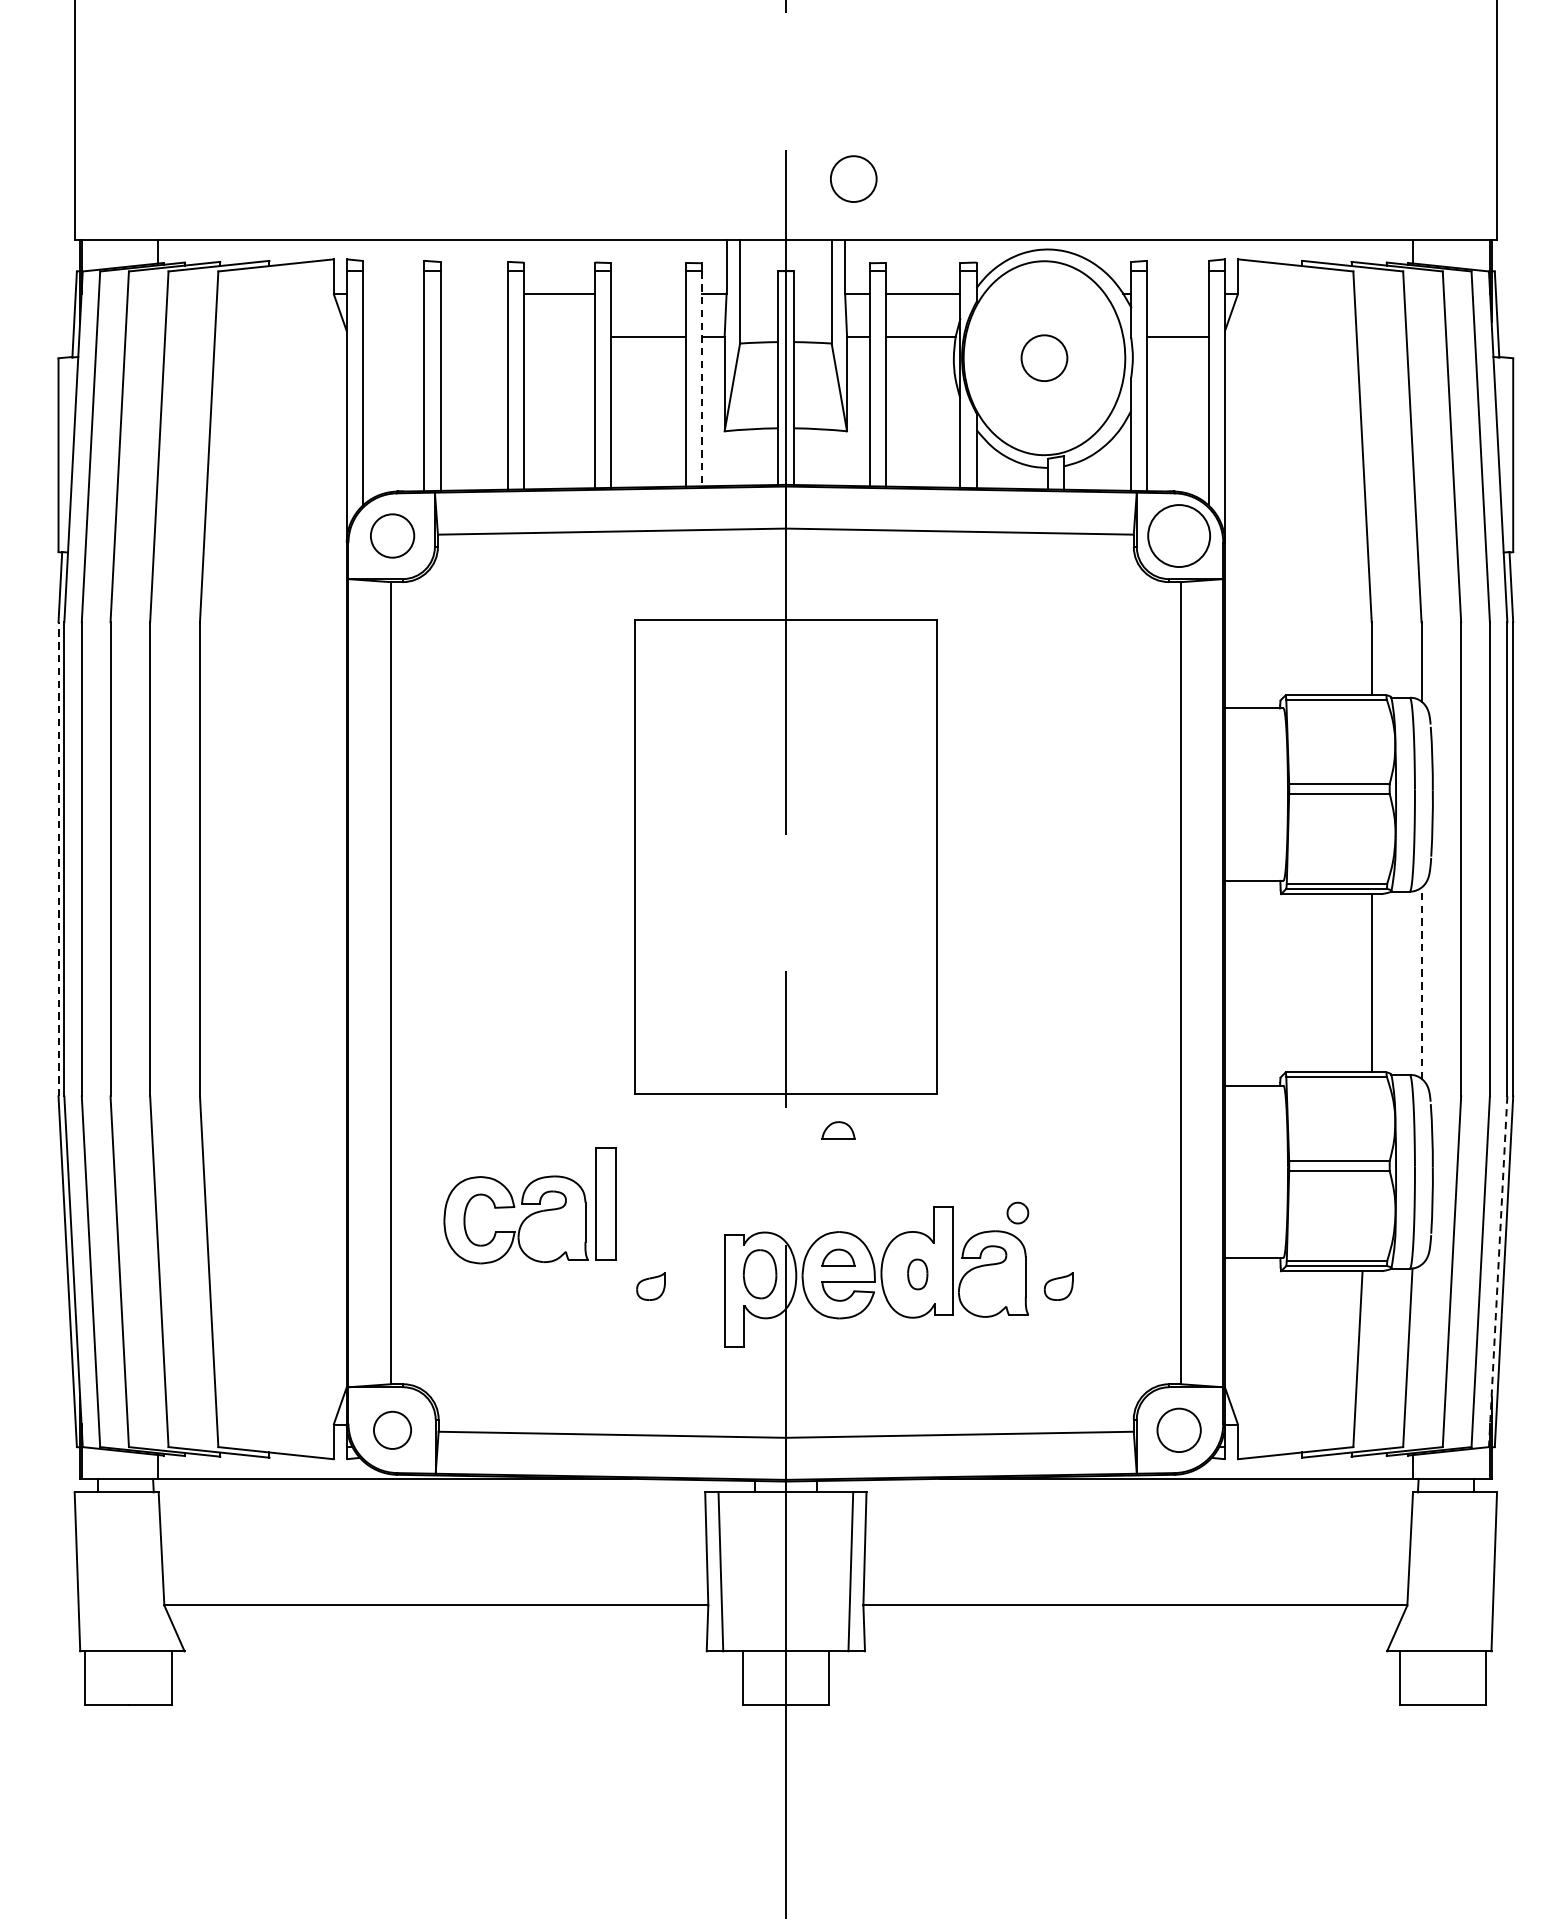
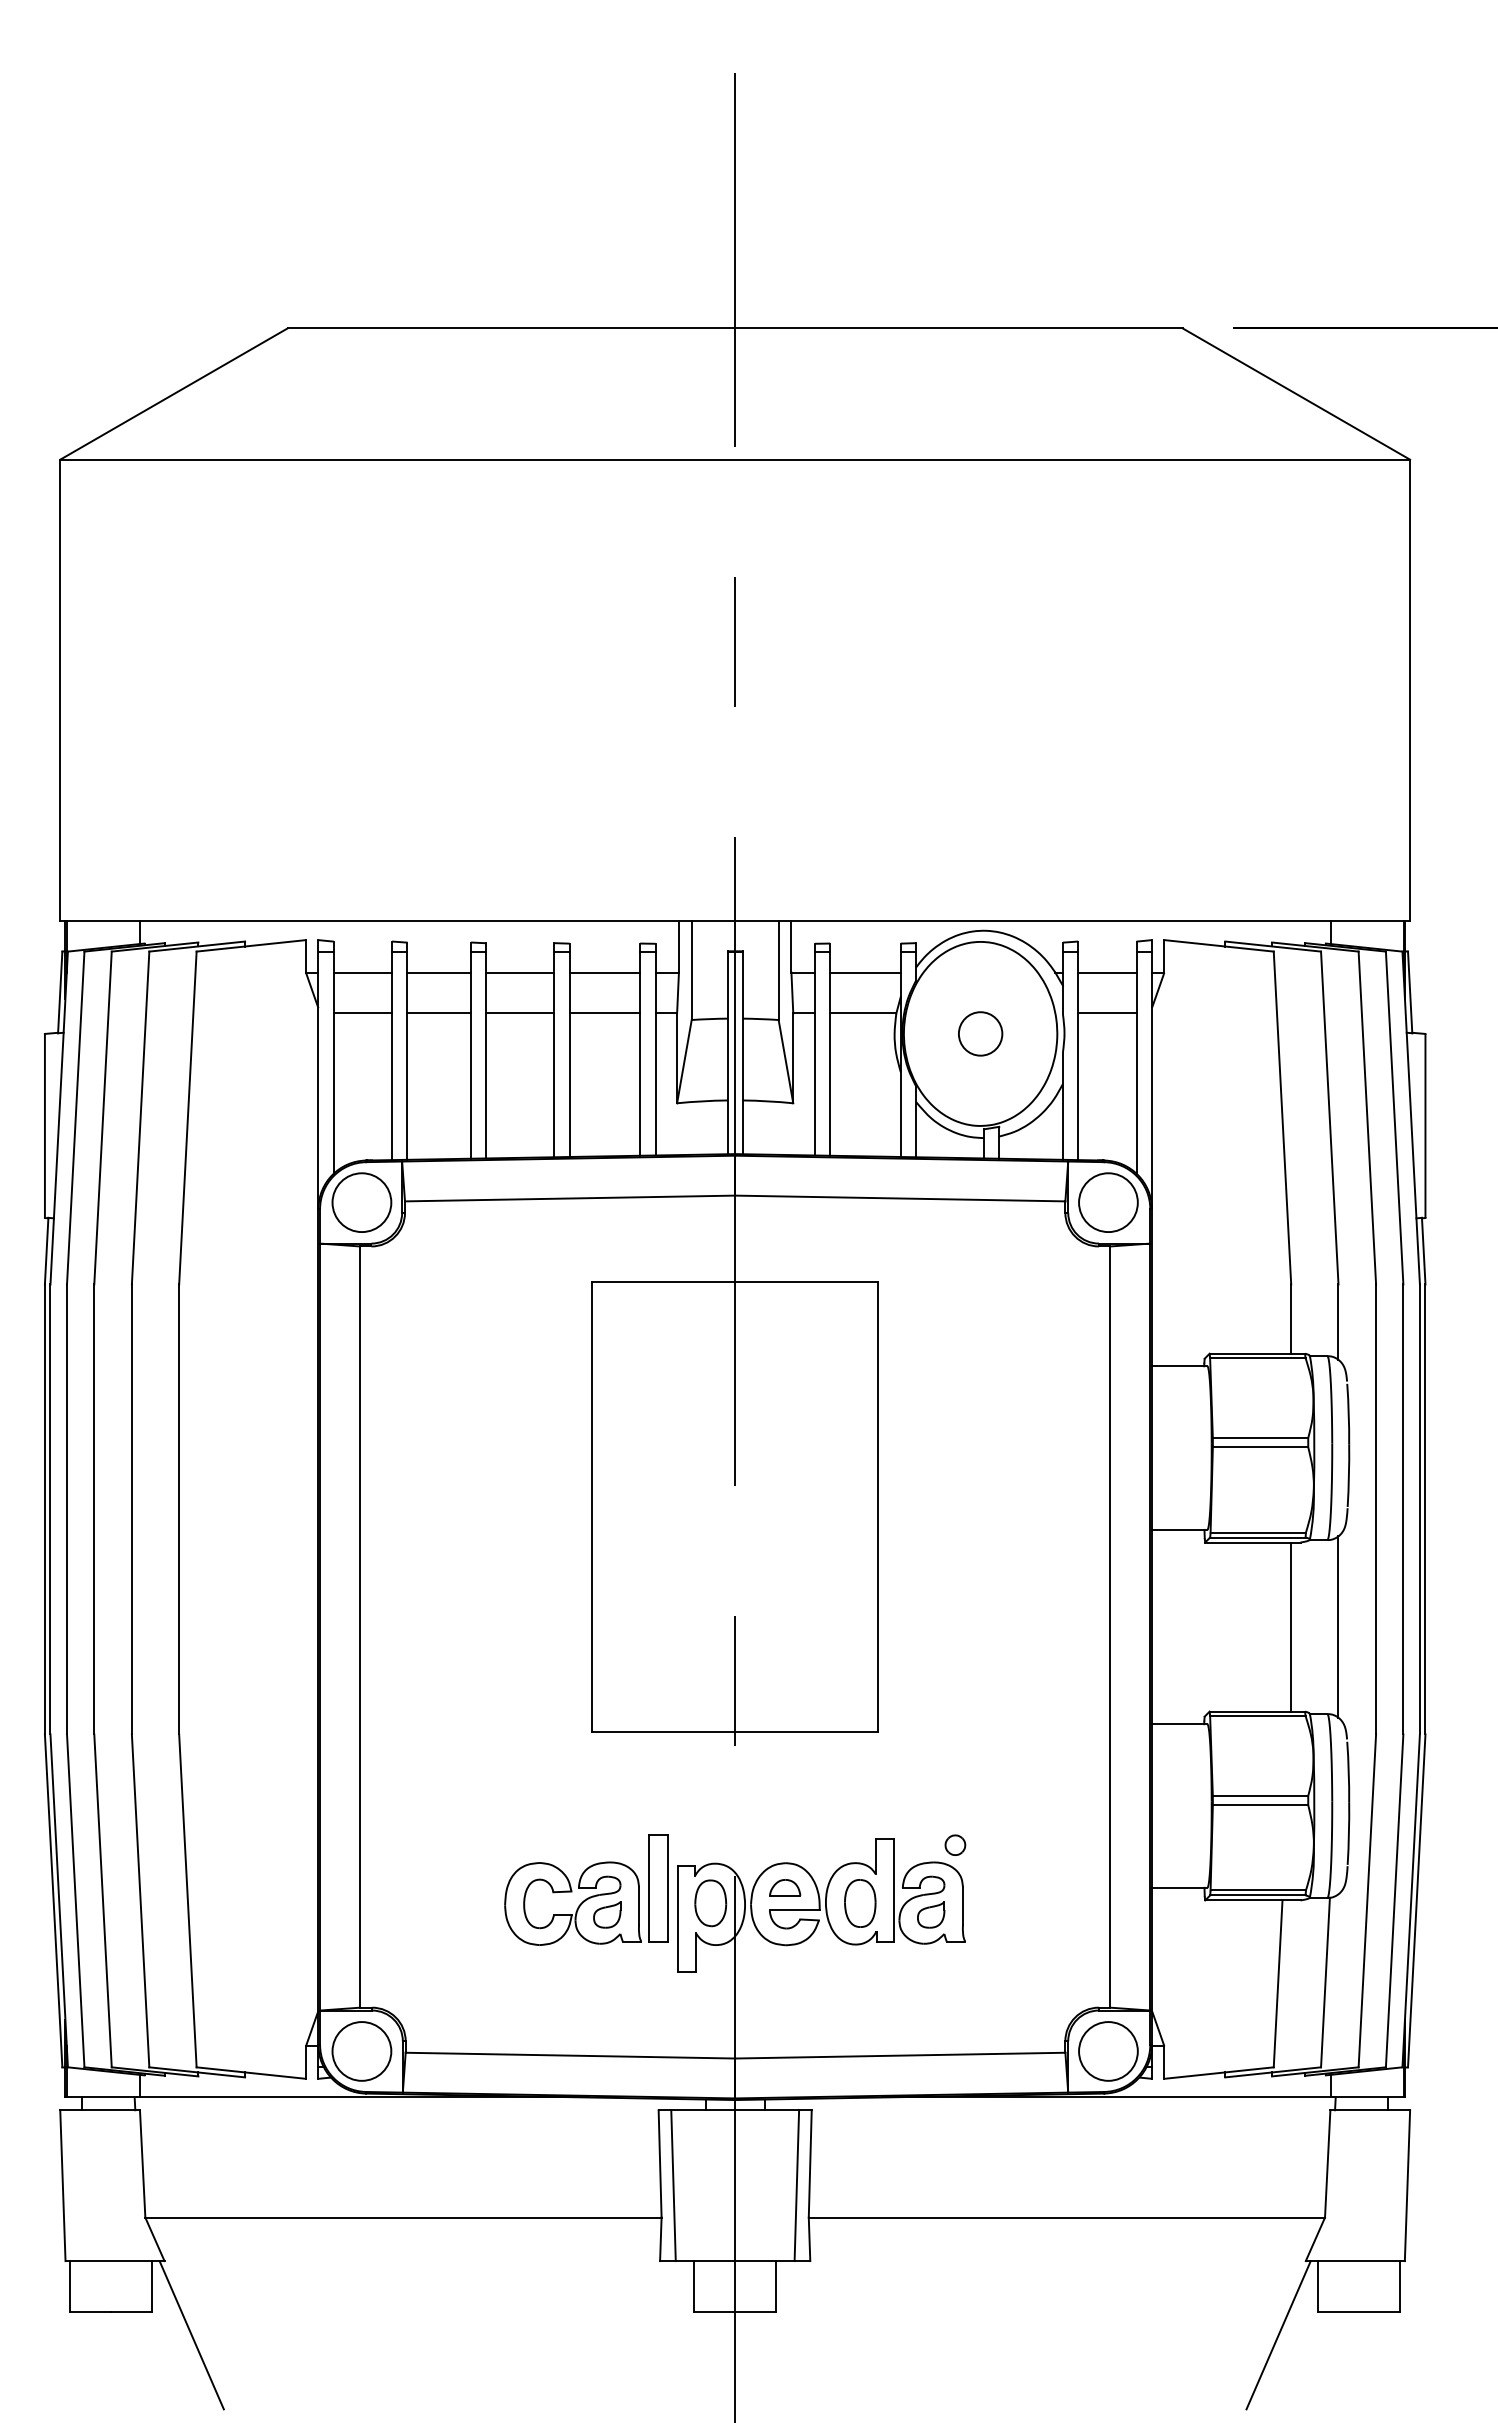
circle: (853, 178) -> (799, 863), removed
line: (393, 293) -> (362, 972), added
line: (474, 293) -> (439, 972), added
line: (648, 293) -> (604, 972), added
line: (1178, 293) -> (1107, 972), added
line: (393, 336) -> (362, 1013), added
line: (474, 336) -> (439, 1013), added
line: (559, 336) -> (520, 1013), added
line: (701, 378) -> (655, 1053), dashed -> solid
circle: (392, 535) -> (361, 1202), size x1.43
line: (58, 859) -> (44, 1509), dashed -> solid
line: (1421, 983) -> (1338, 1627), dashed -> solid
part: (838, 1130) -> (785, 1766), removed
part: (530, 1204) -> (586, 1889), moved
line: (1498, 1271) -> (1411, 1900), dashed -> solid
part: (917, 1274) -> (860, 1903), size x1.67
part: (1059, 1286) -> (931, 1914), moved
circle: (392, 1430) -> (361, 2051), size x1.67
circle: (1179, 1430) -> (1108, 2051), size x1.43
line: (212, 1729) -> (191, 2335), added
line: (1358, 1729) -> (1278, 2335), added

